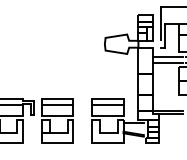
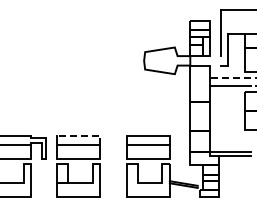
line: (167, 56) -> (230, 77), solid -> dashed
line: (60, 98) -> (83, 135), solid -> dashed
line: (133, 123) -> (183, 169), removed

